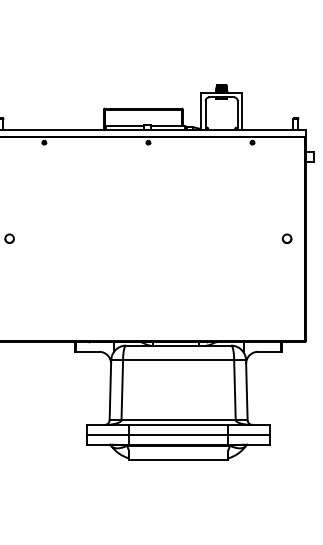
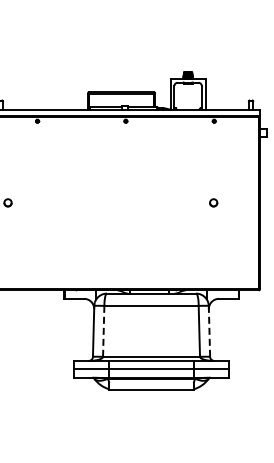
part: (286, 238) -> (213, 202), moved
line: (122, 389) -> (103, 330), solid -> dashed
line: (246, 389) -> (209, 330), solid -> dashed

